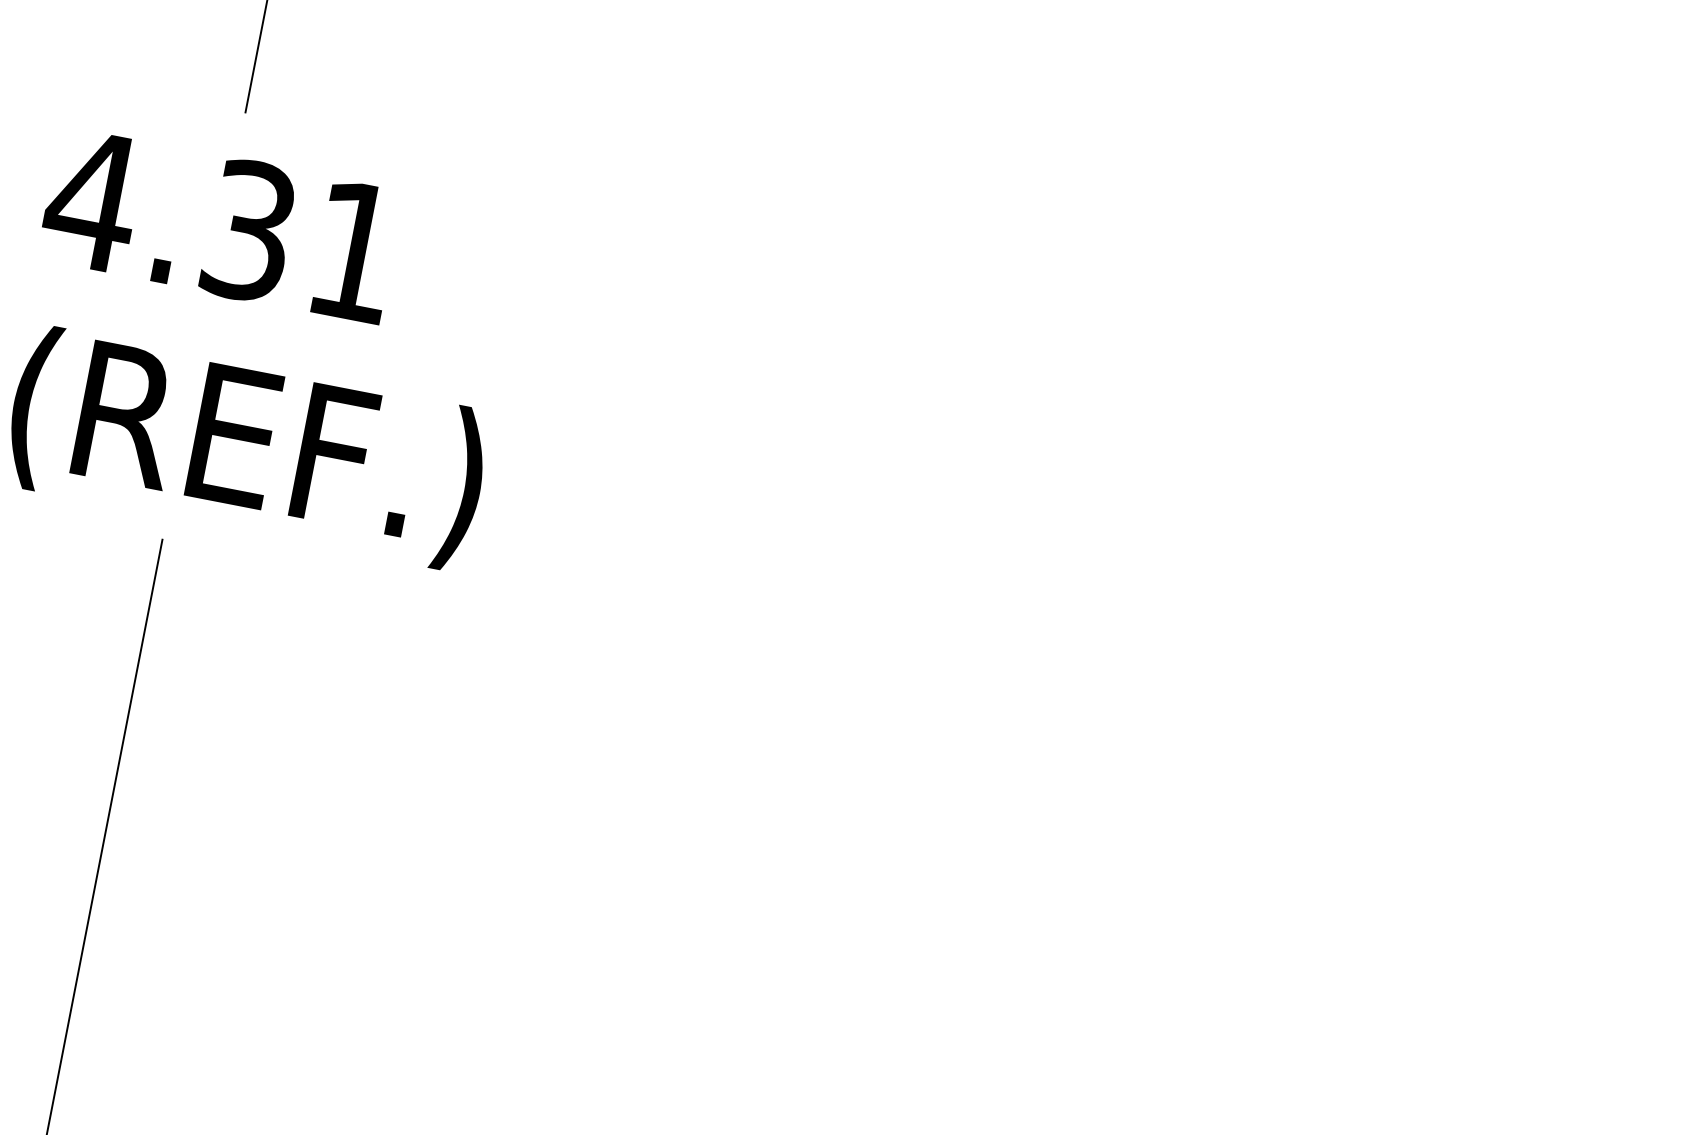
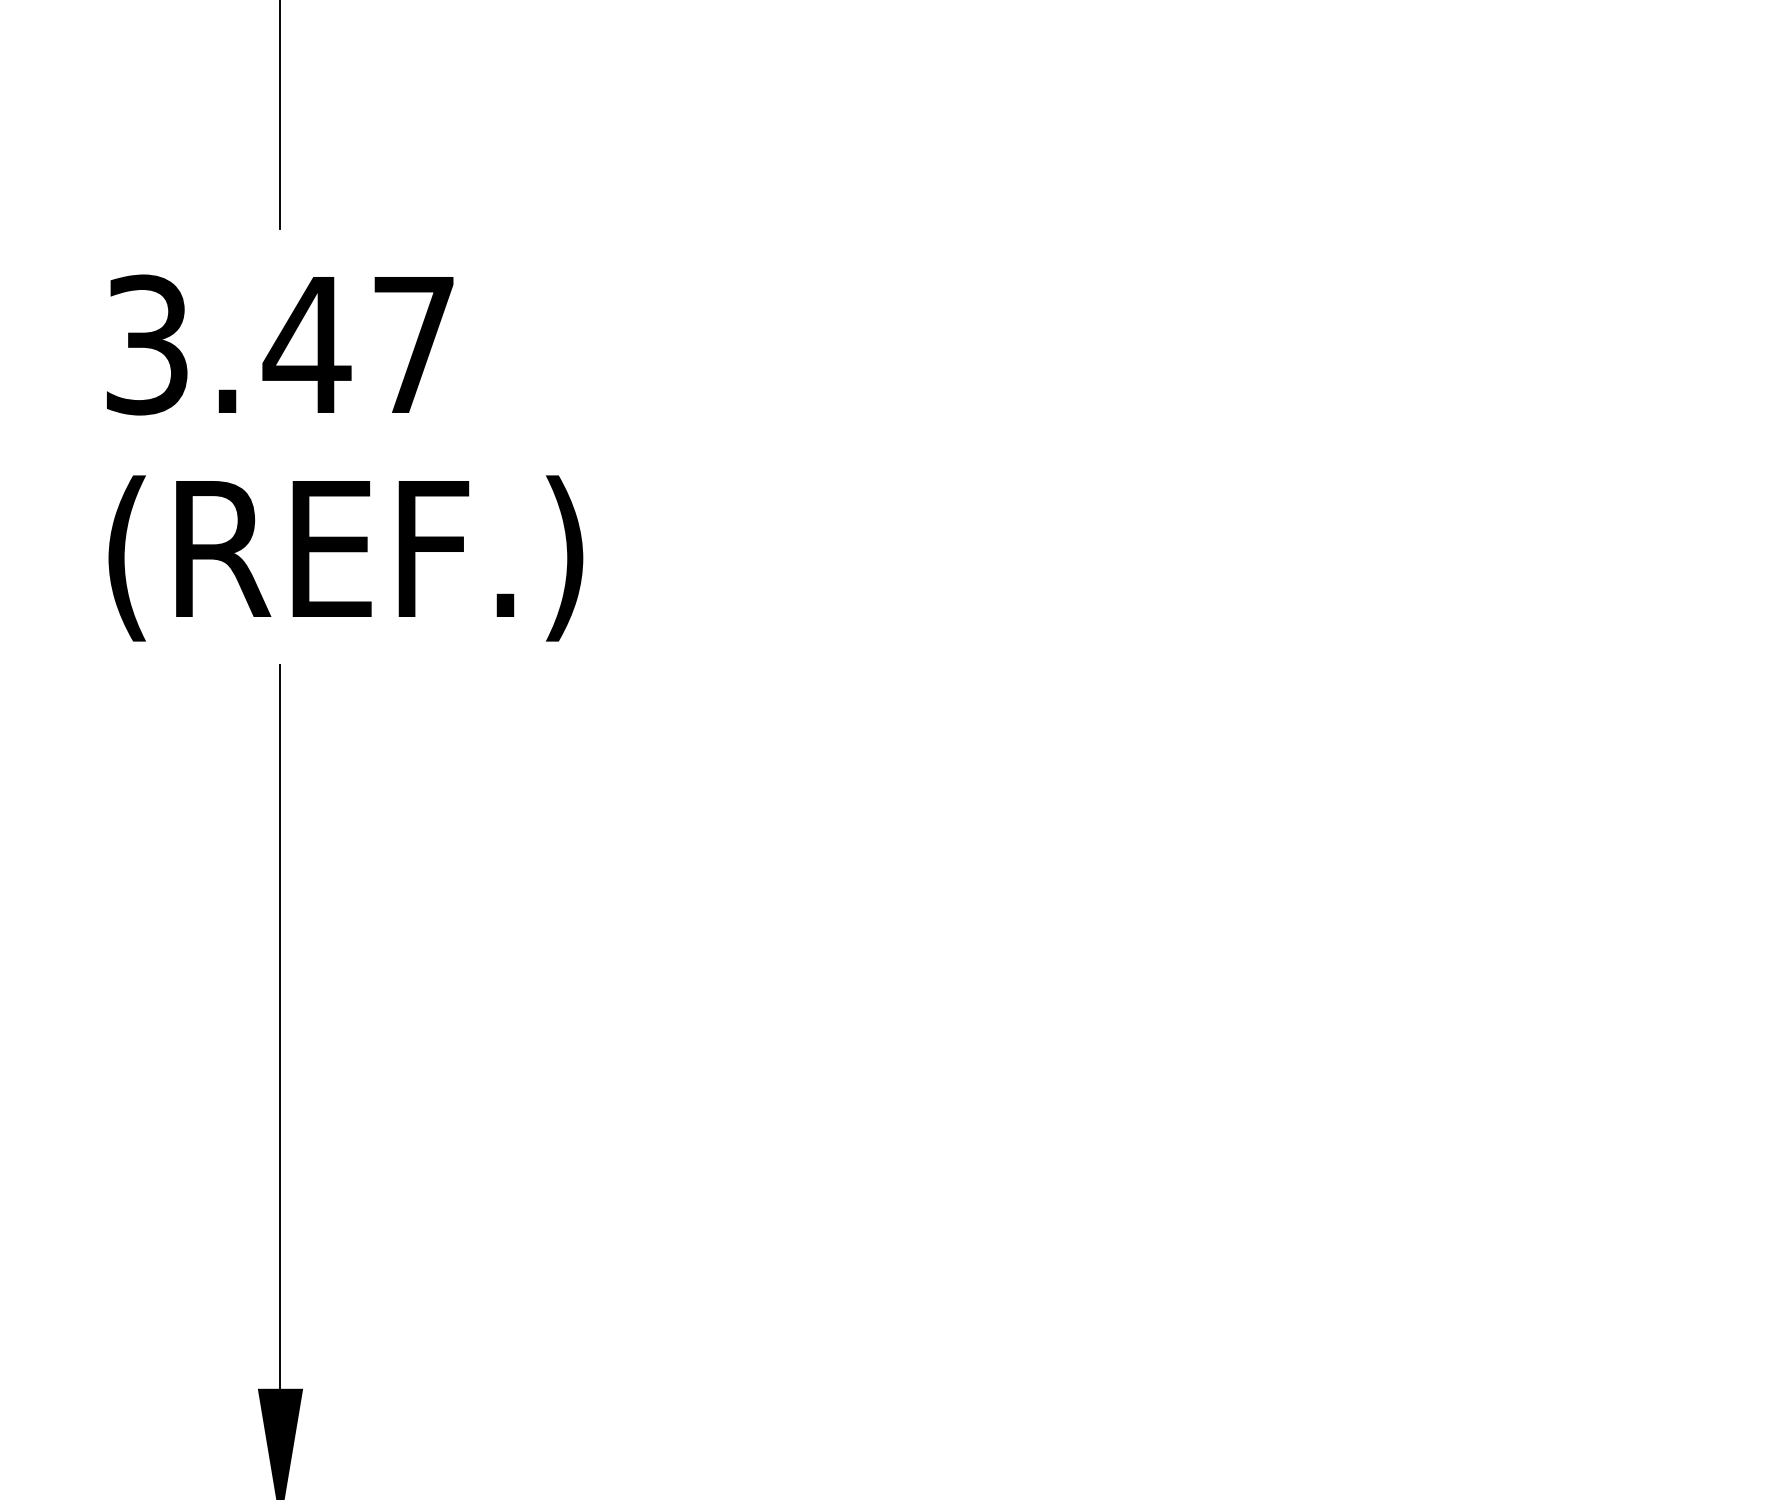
text: (220, 224) -> (277, 344), 4.31 -> 3.47

